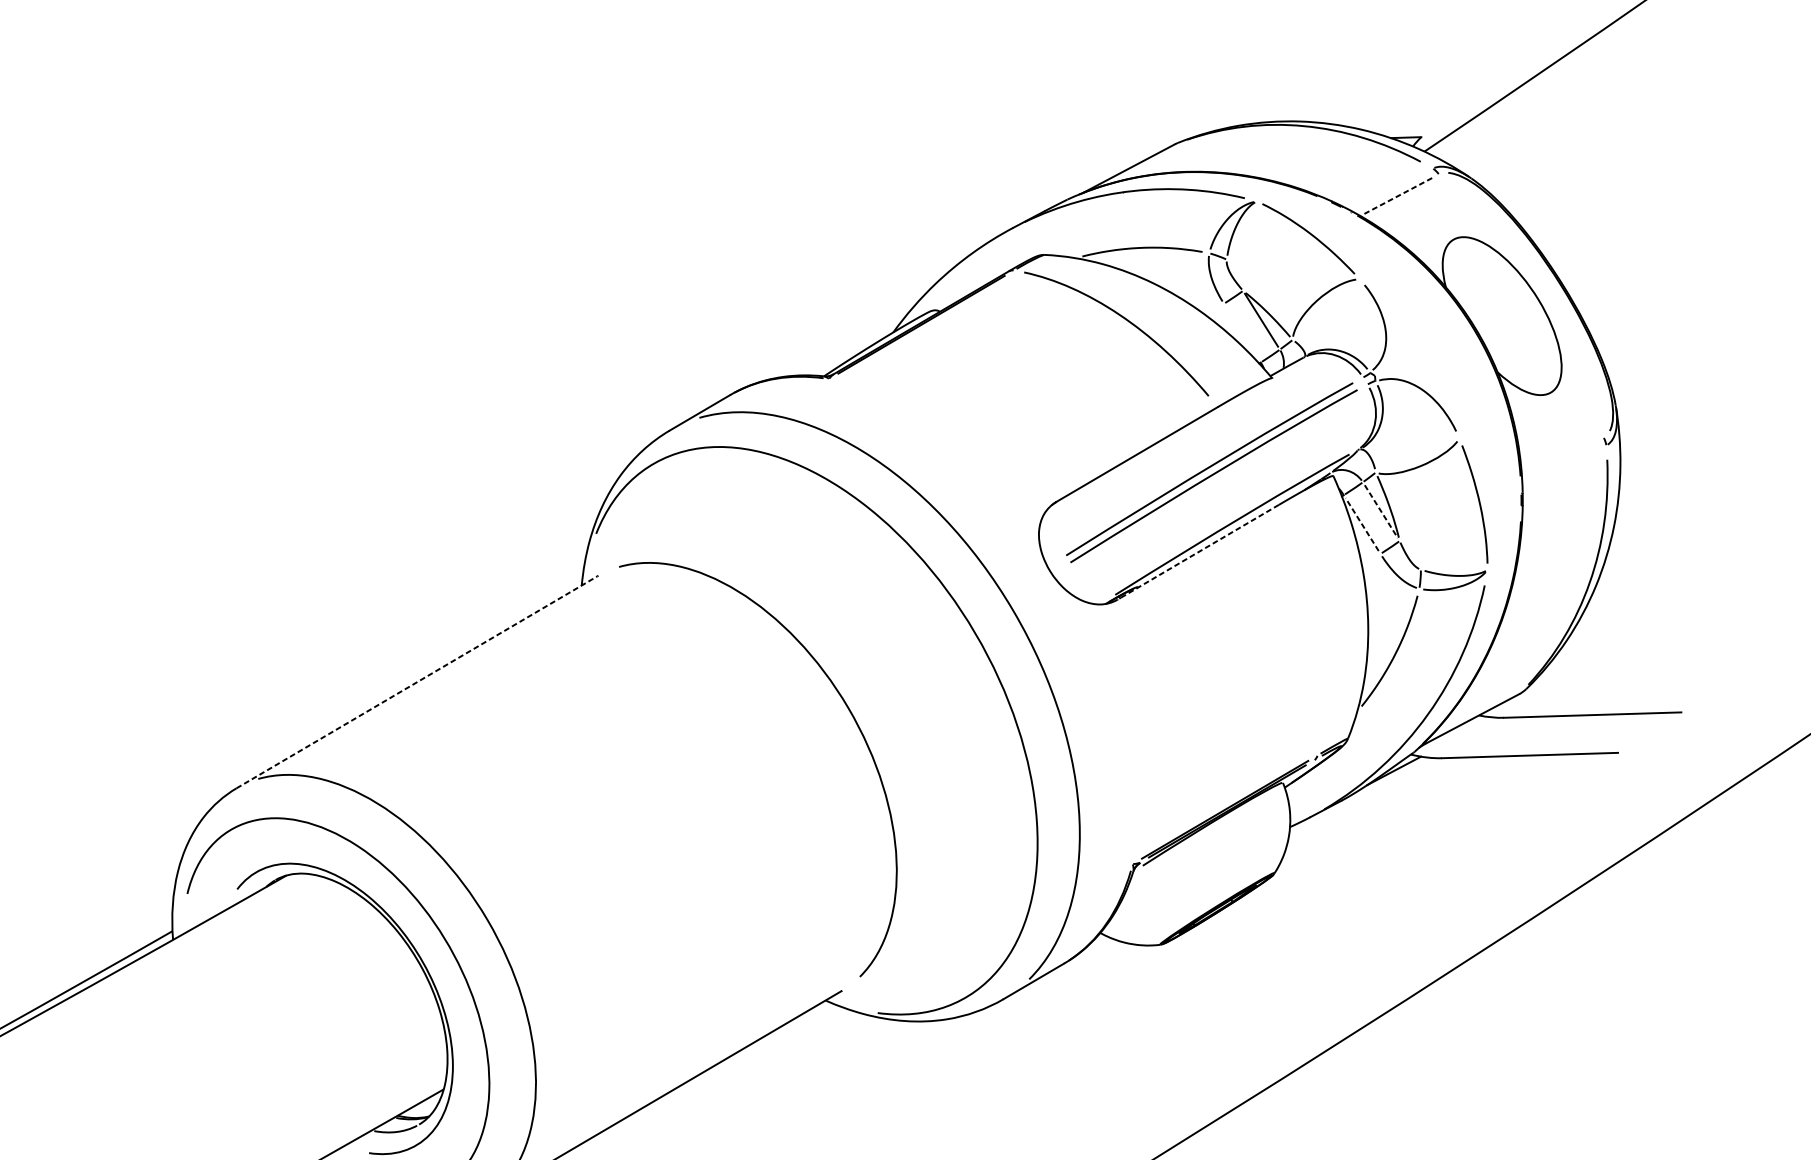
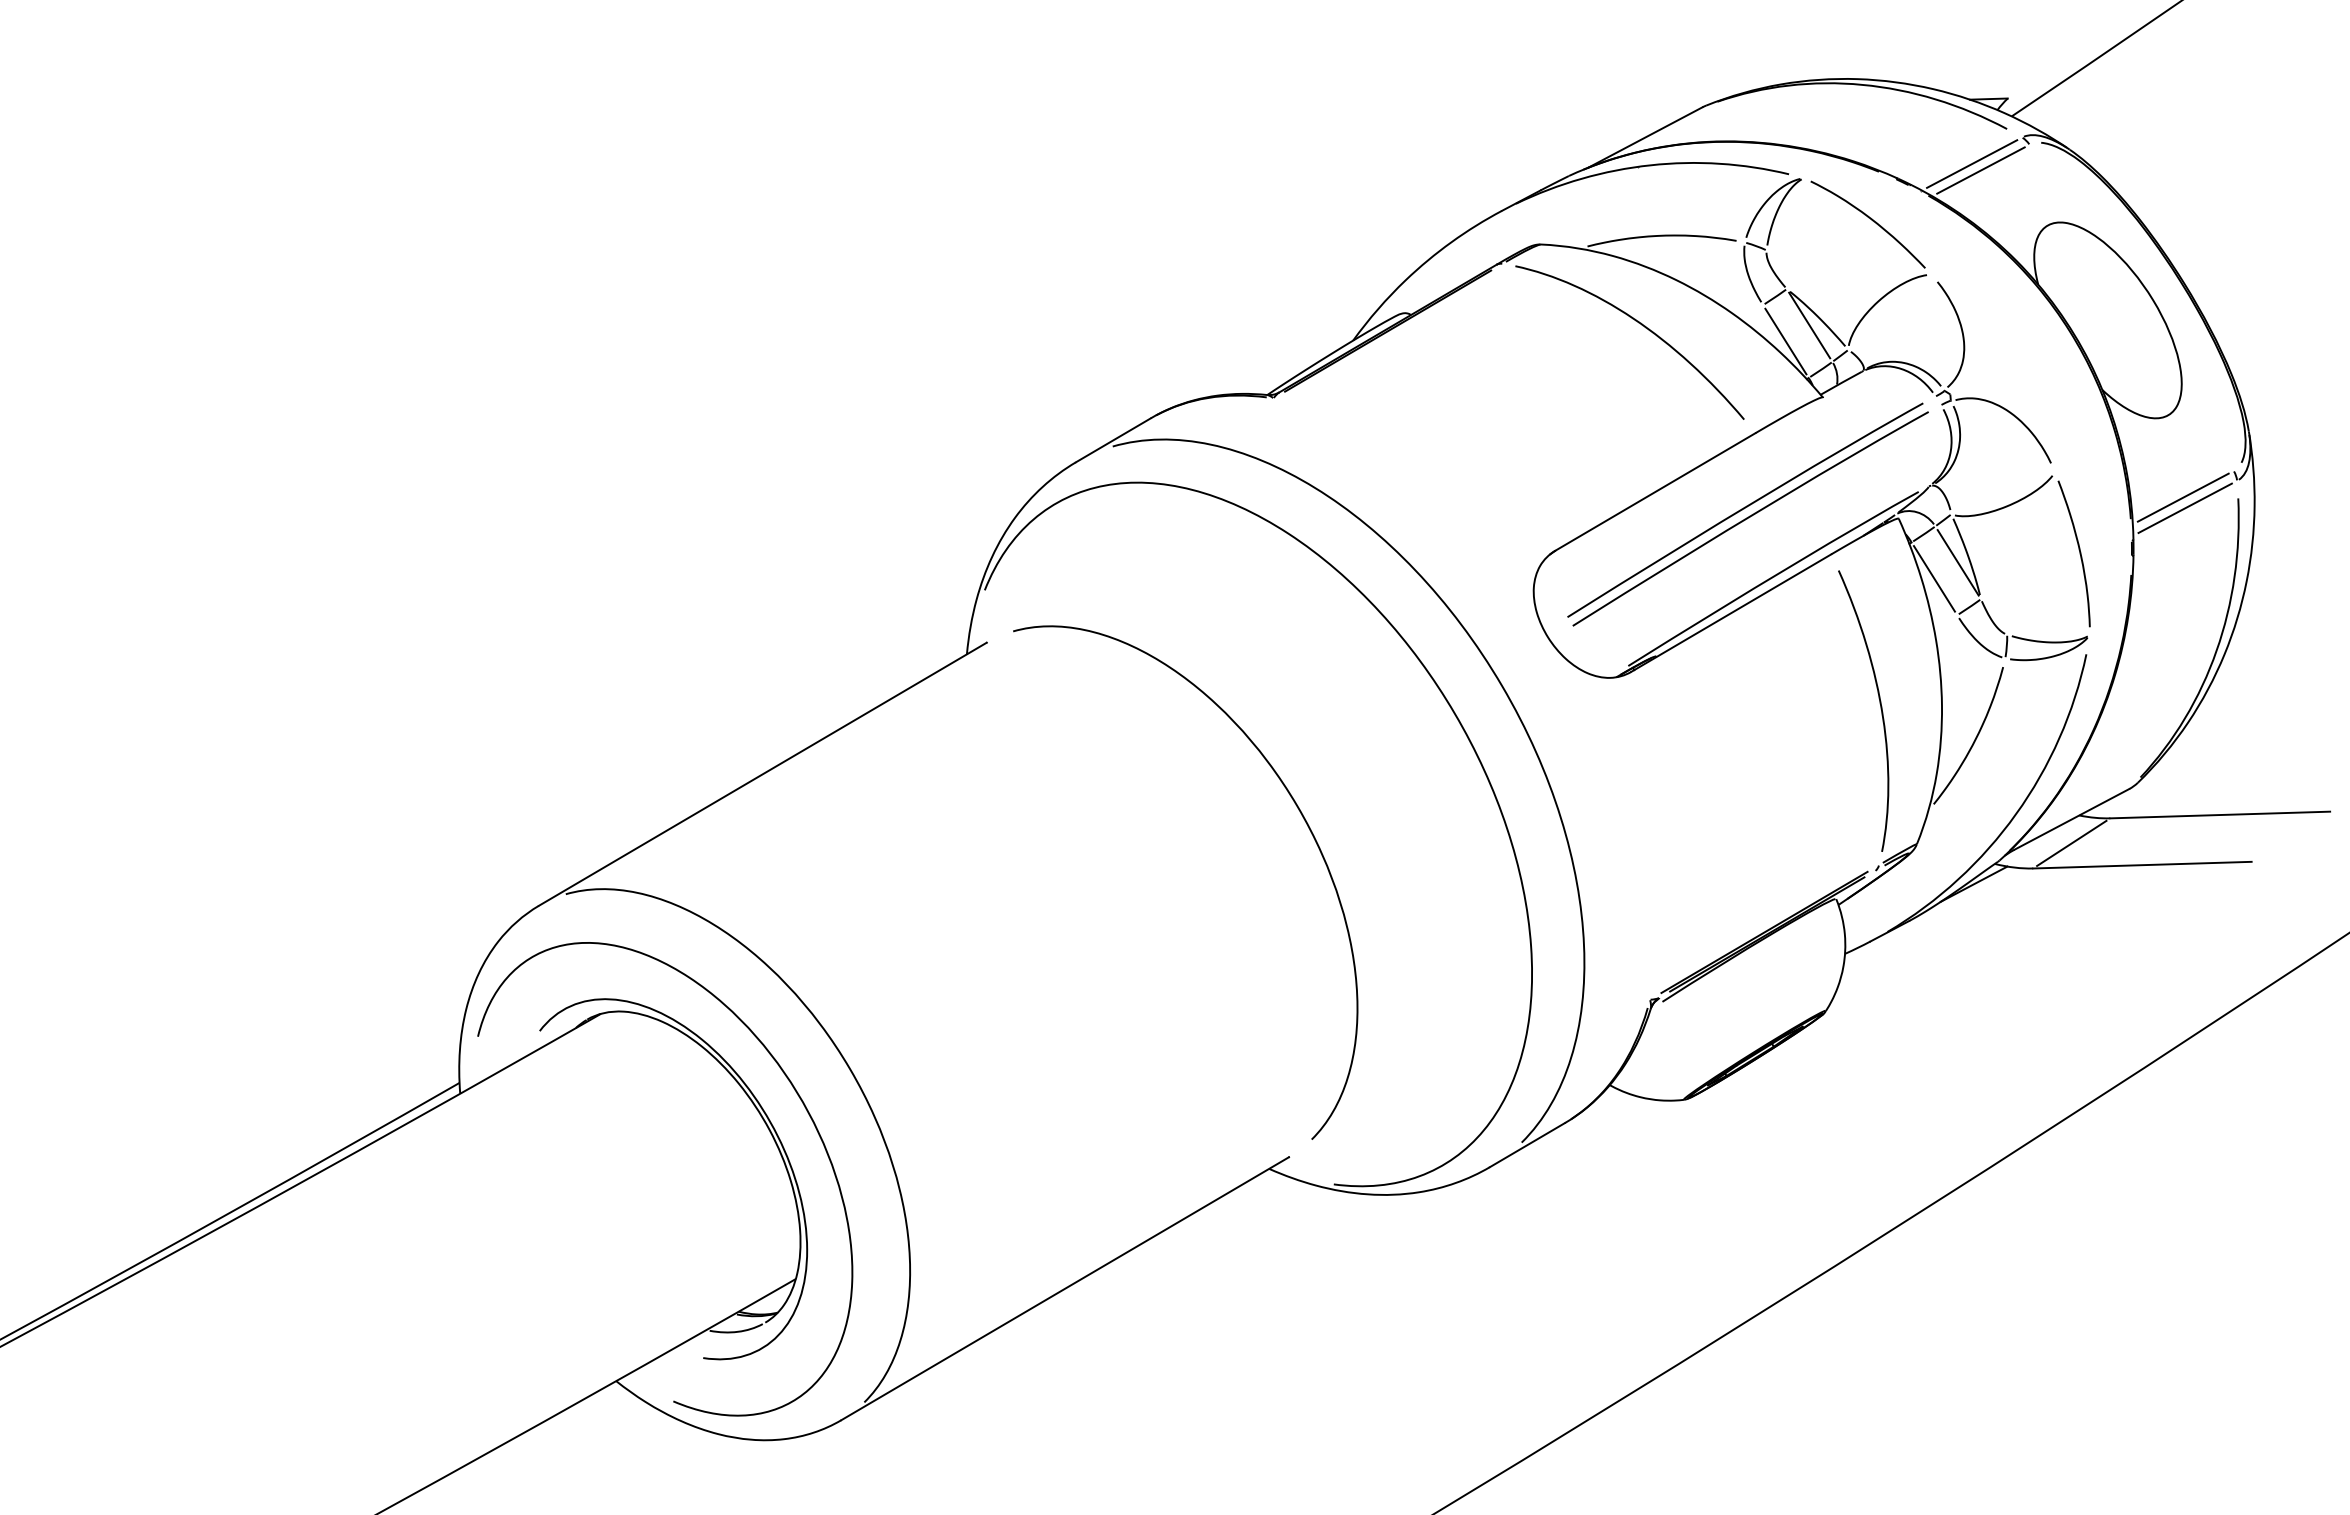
line: (1392, 189) -> (1972, 163), added
line: (1399, 195) -> (1980, 170), dashed -> solid
line: (1242, 333) -> (1785, 341), added
line: (1562, 458) -> (2182, 497), added
line: (1563, 467) -> (2184, 508), added
line: (1381, 511) -> (1958, 562), dashed -> solid
line: (1362, 524) -> (1934, 578), dashed -> solid
line: (1197, 552) -> (1730, 613), dashed -> solid
curve: (1318, 629) -> (1880, 709), added
line: (417, 682) -> (763, 774), dashed -> solid
line: (1472, 737) -> (2071, 842), added

